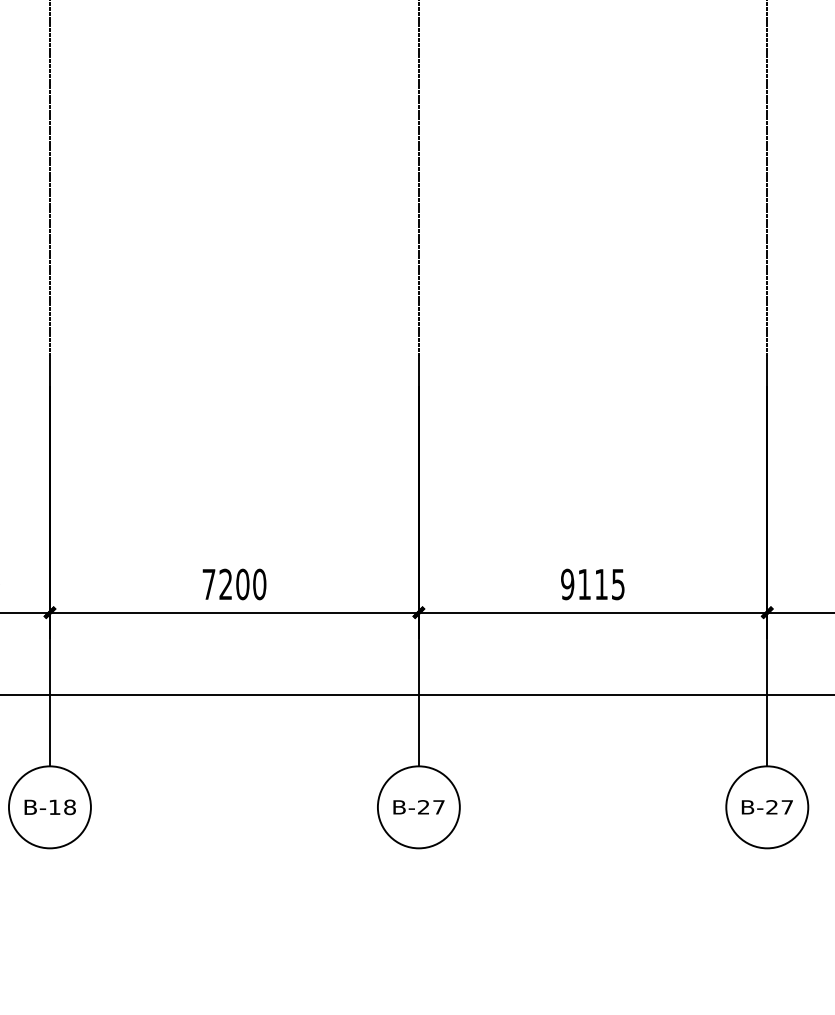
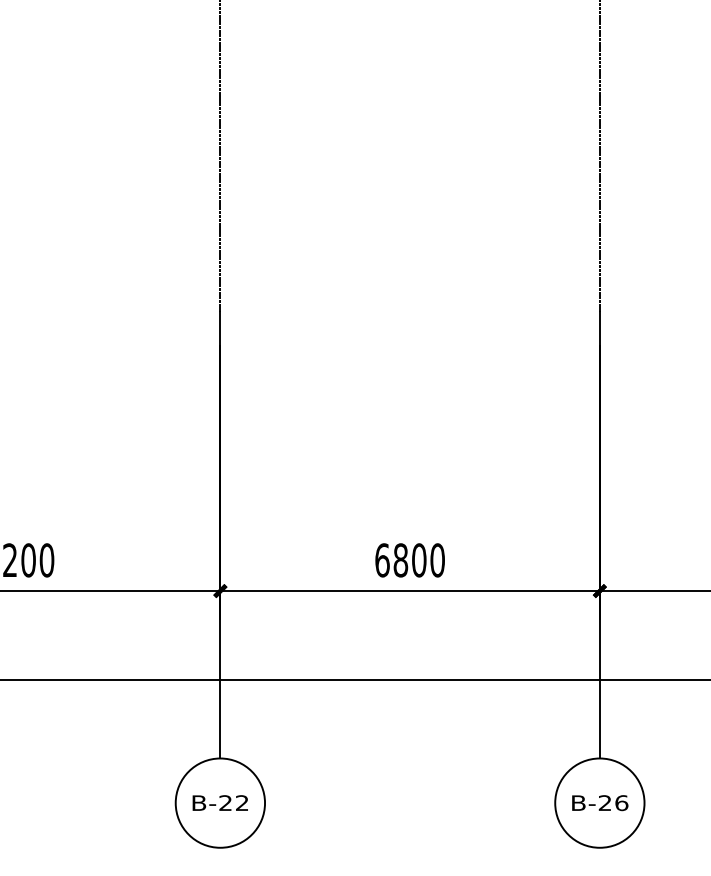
text: (593, 584) -> (410, 560), 9115 -> 6800
text: (438, 807) -> (241, 803), B-27 -> B-22
text: (787, 807) -> (621, 803), B-27 -> B-26

